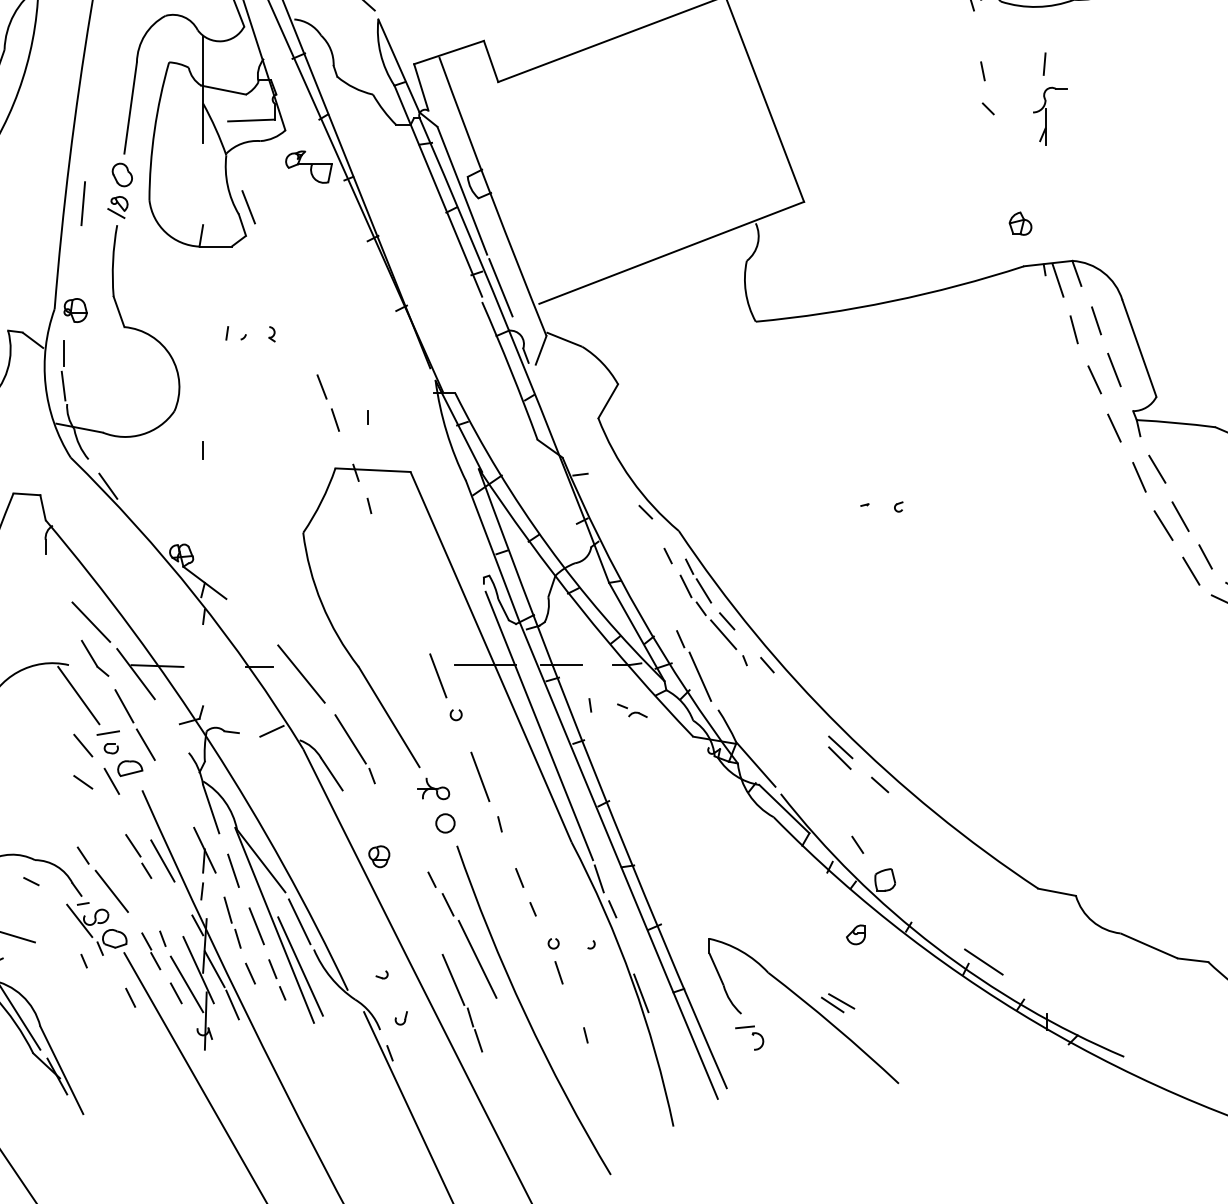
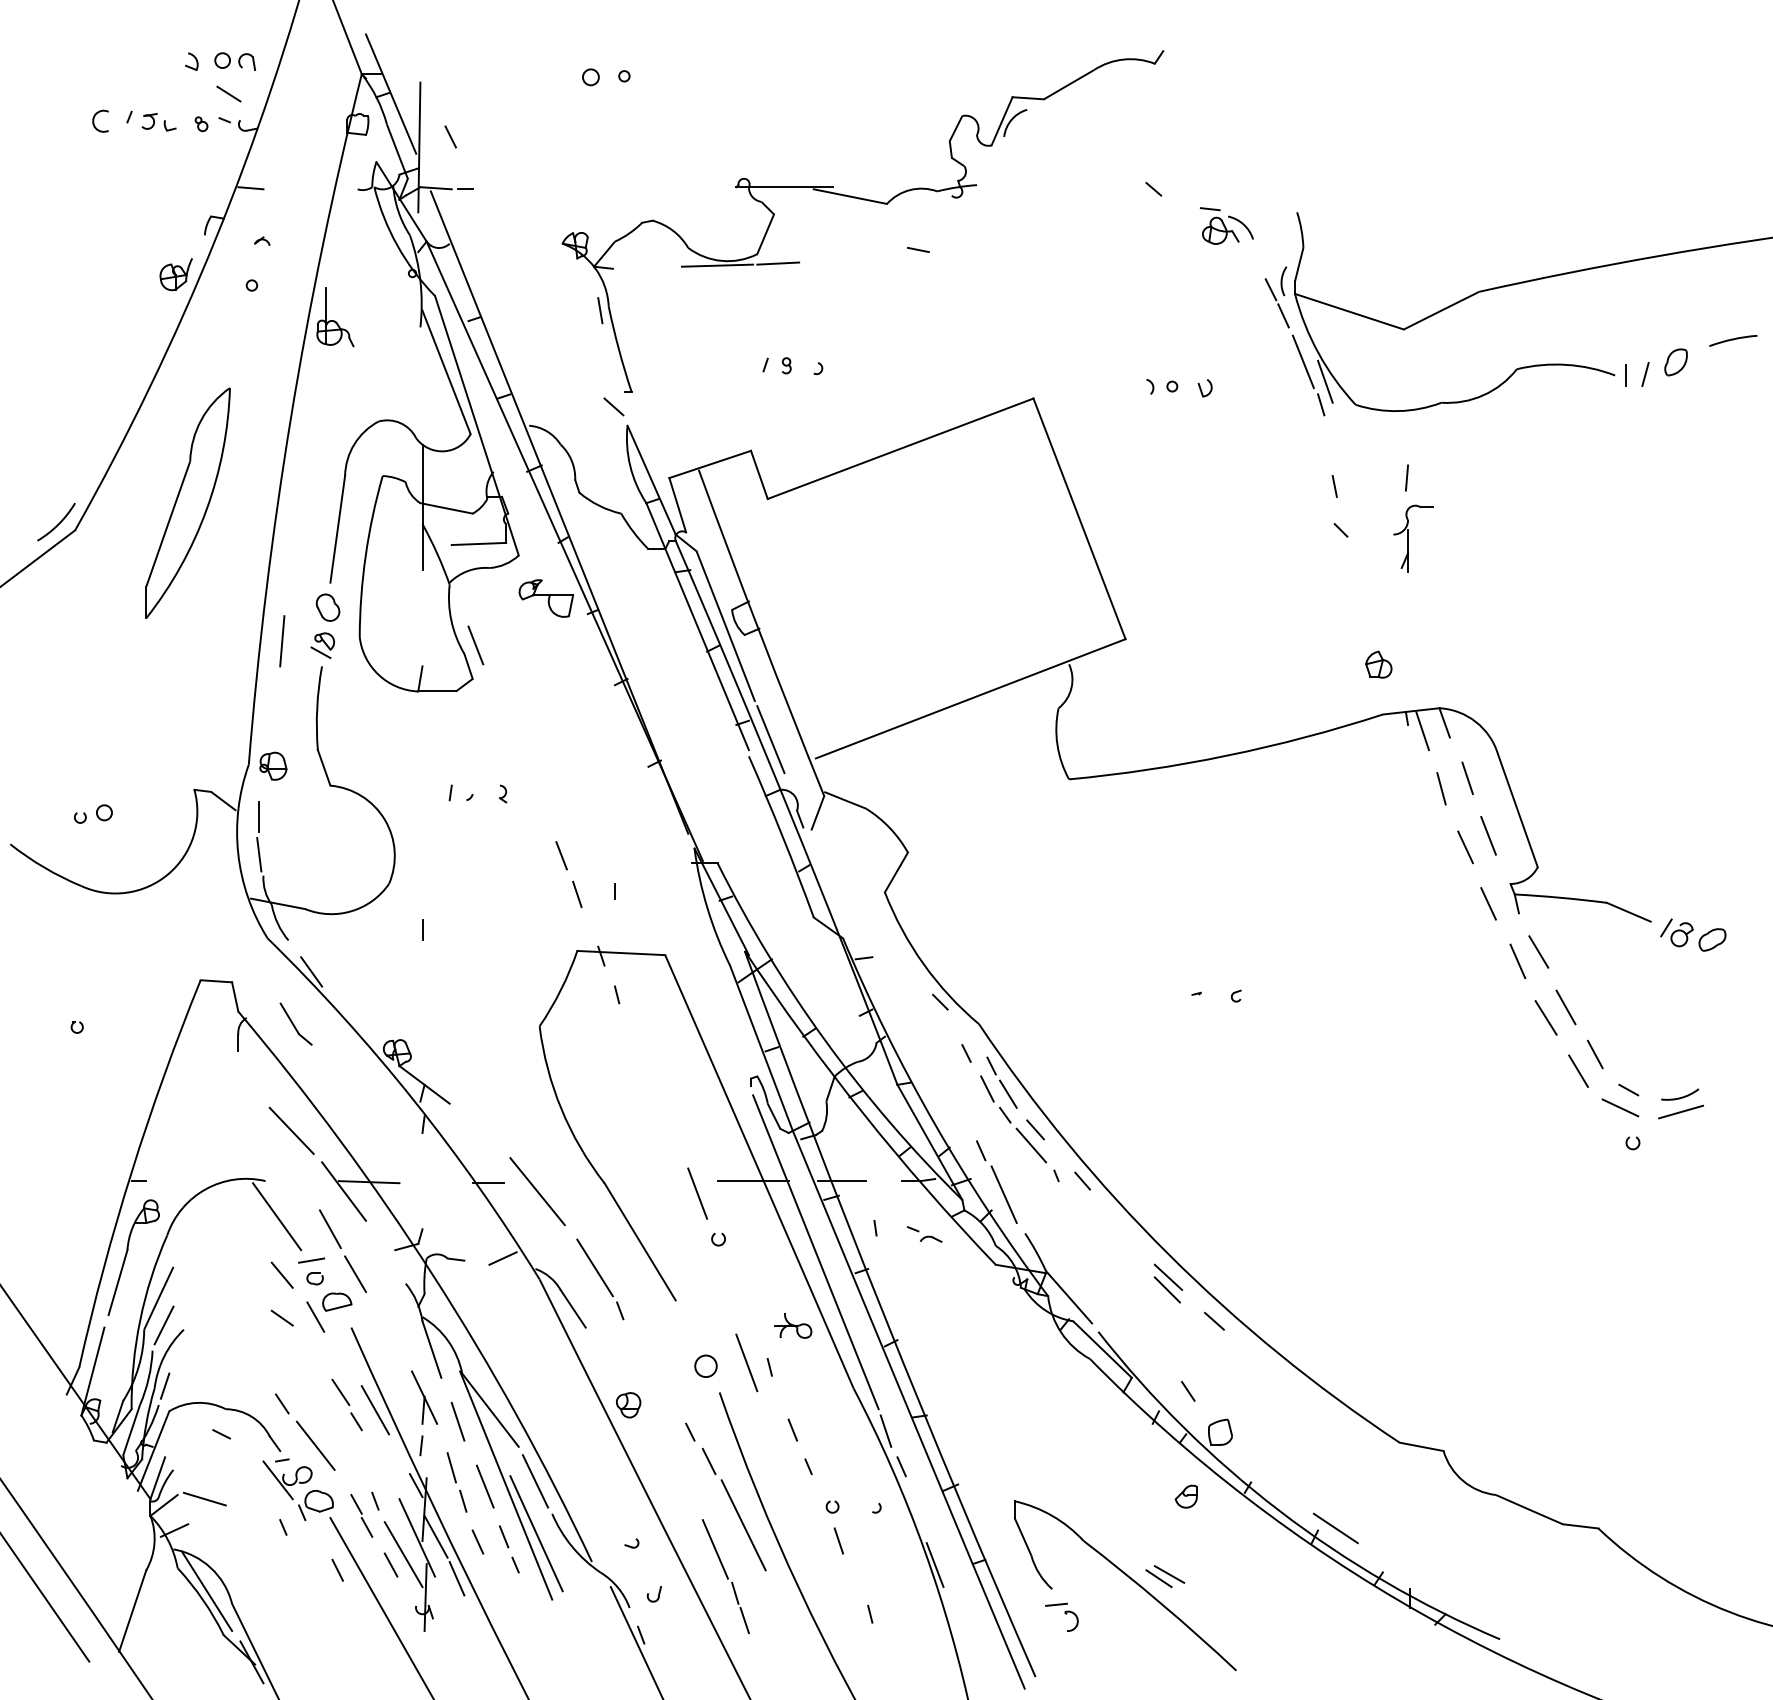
part: (94, 657) -> (295, 1023), moved
line: (480, 776) -> (746, 1362), moved
part: (433, 788) -> (793, 1325), moved

